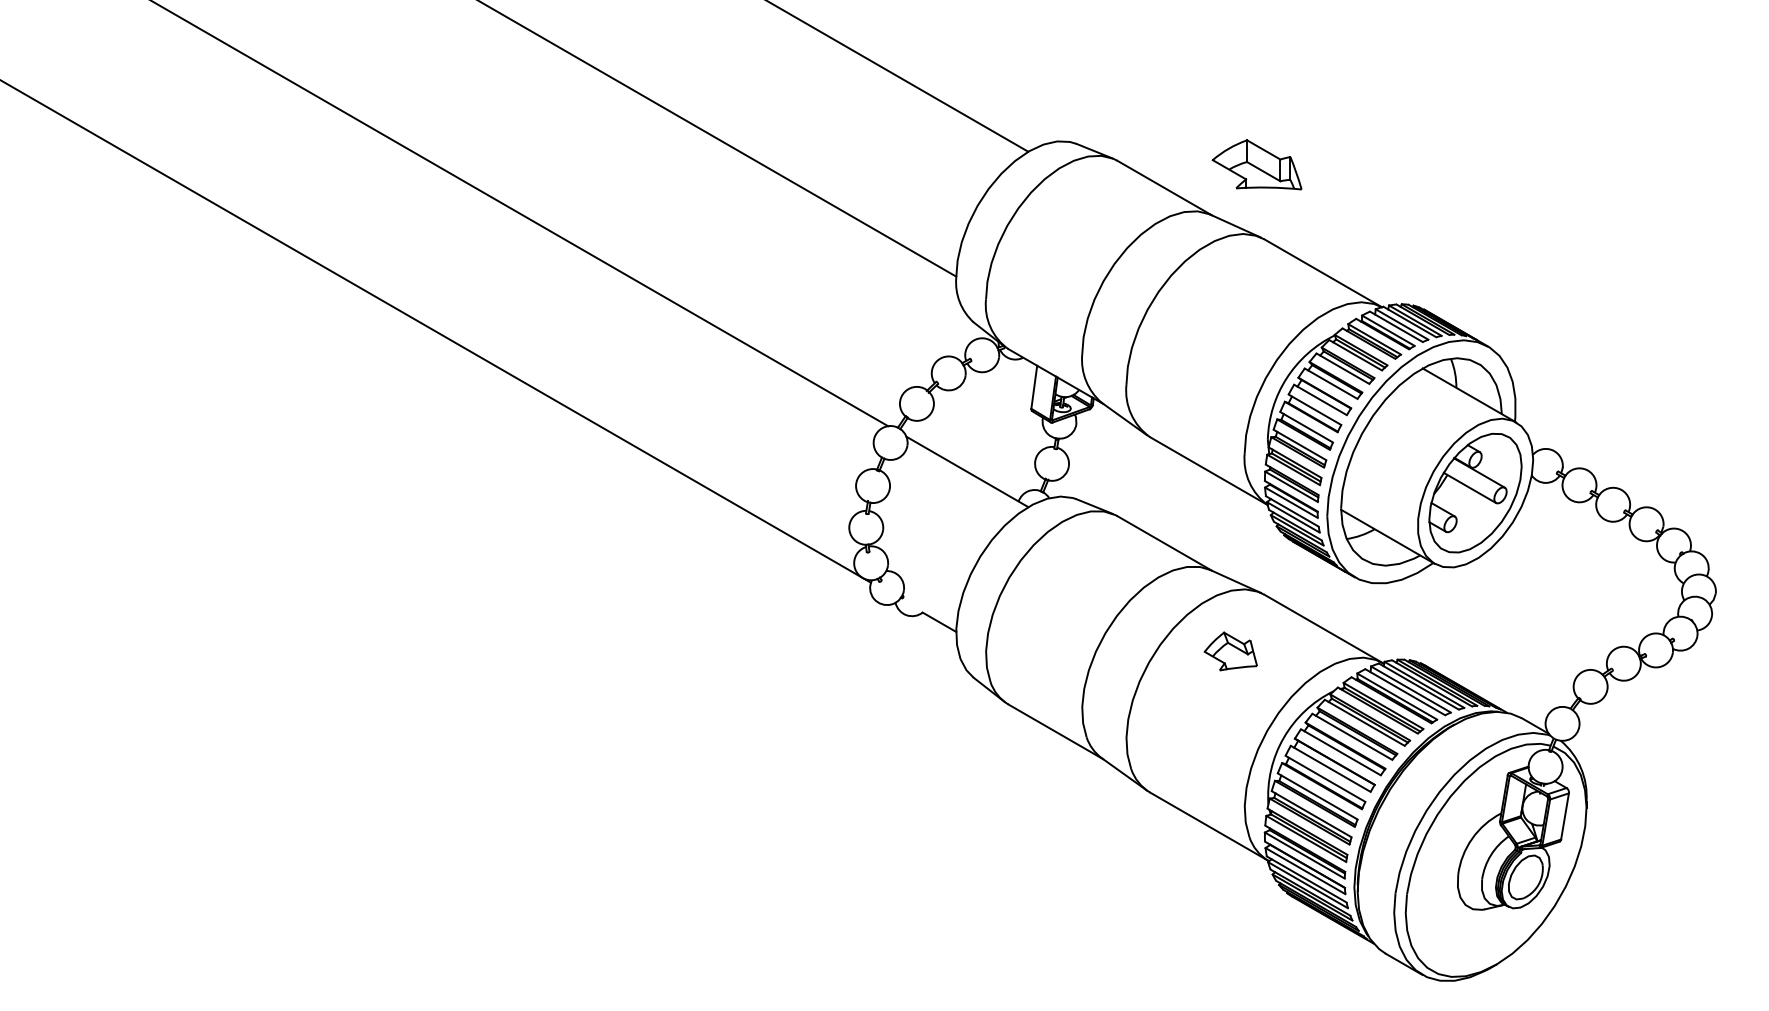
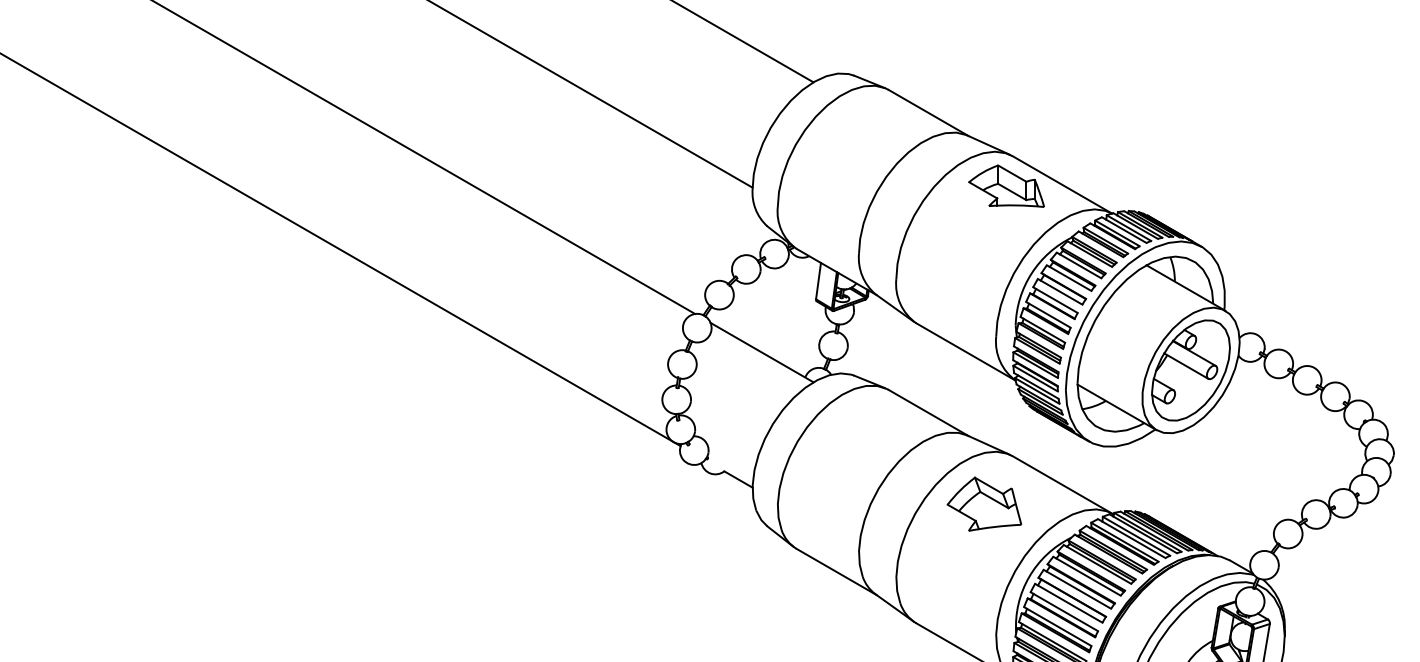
part: (1256, 164) -> (1006, 185), moved
part: (1230, 651) -> (984, 504), size x1.67

